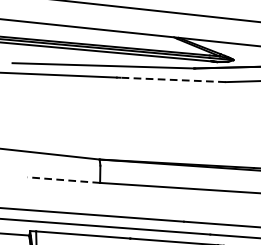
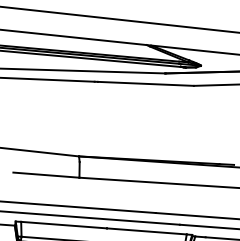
line: (172, 79) -> (145, 83), dashed -> solid
line: (62, 180) -> (45, 175), dashed -> solid

